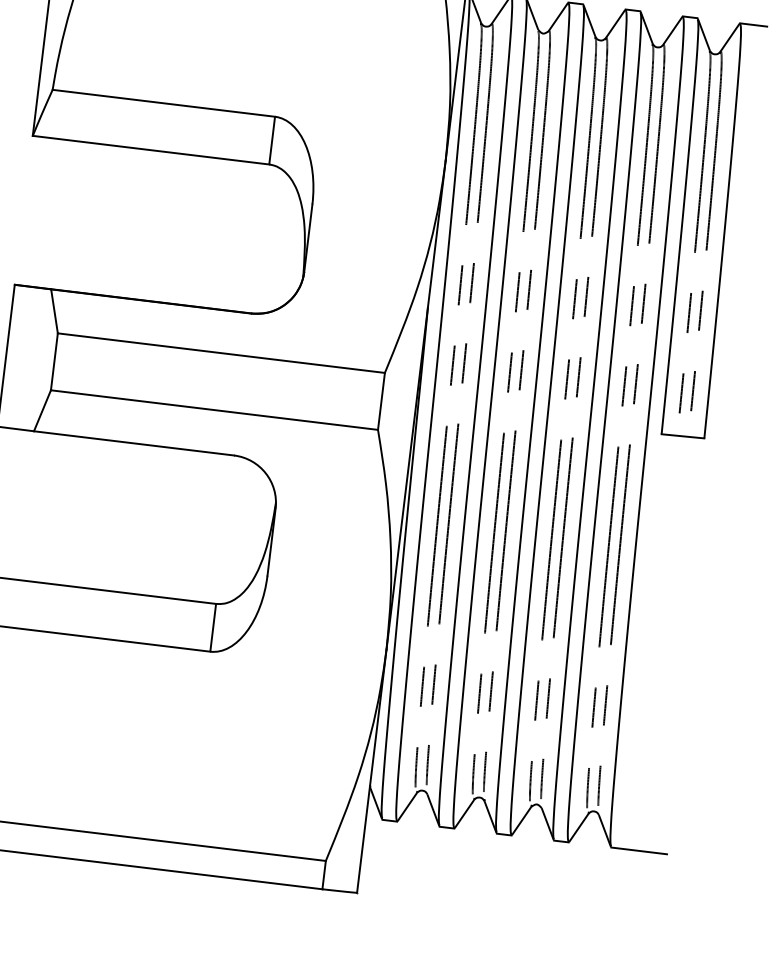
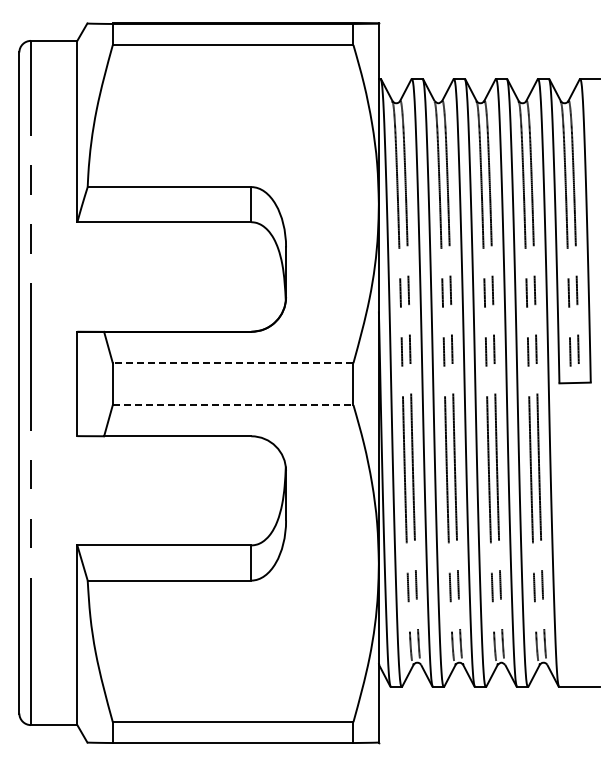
line: (220, 353) -> (232, 363), solid -> dashed
line: (214, 410) -> (233, 405), solid -> dashed

